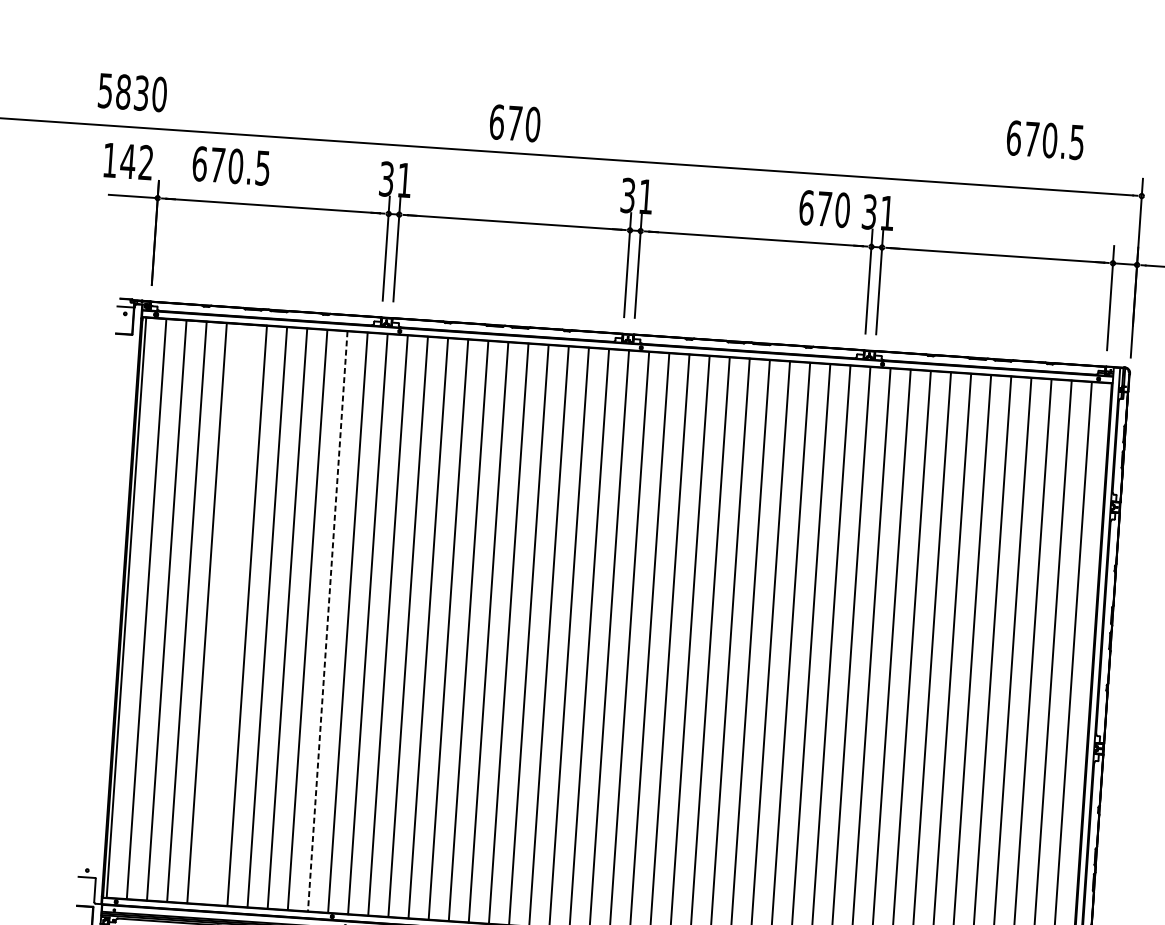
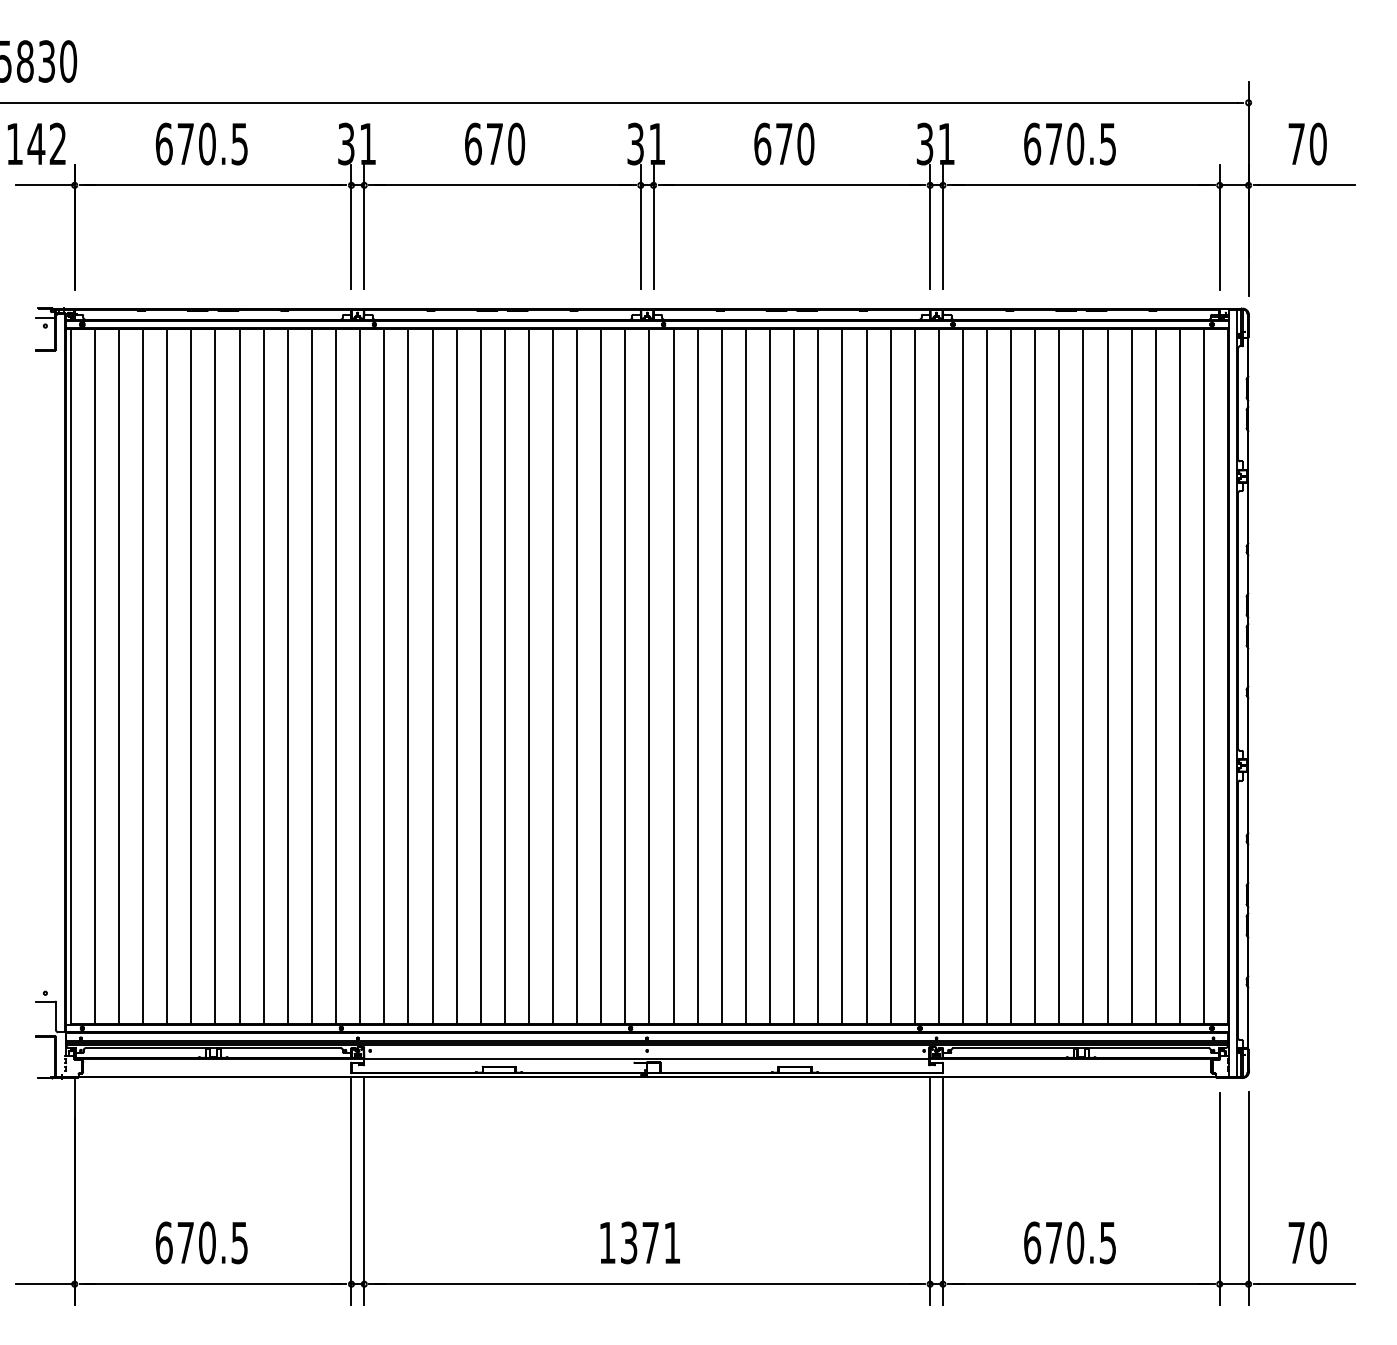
text: (515, 122) -> (495, 143), moved
text: (1044, 139) -> (1069, 143), moved
text: (231, 165) -> (201, 143), moved
text: (824, 208) -> (784, 143), moved
line: (227, 614) -> (191, 676), added
line: (327, 621) -> (311, 676), dashed -> solid

